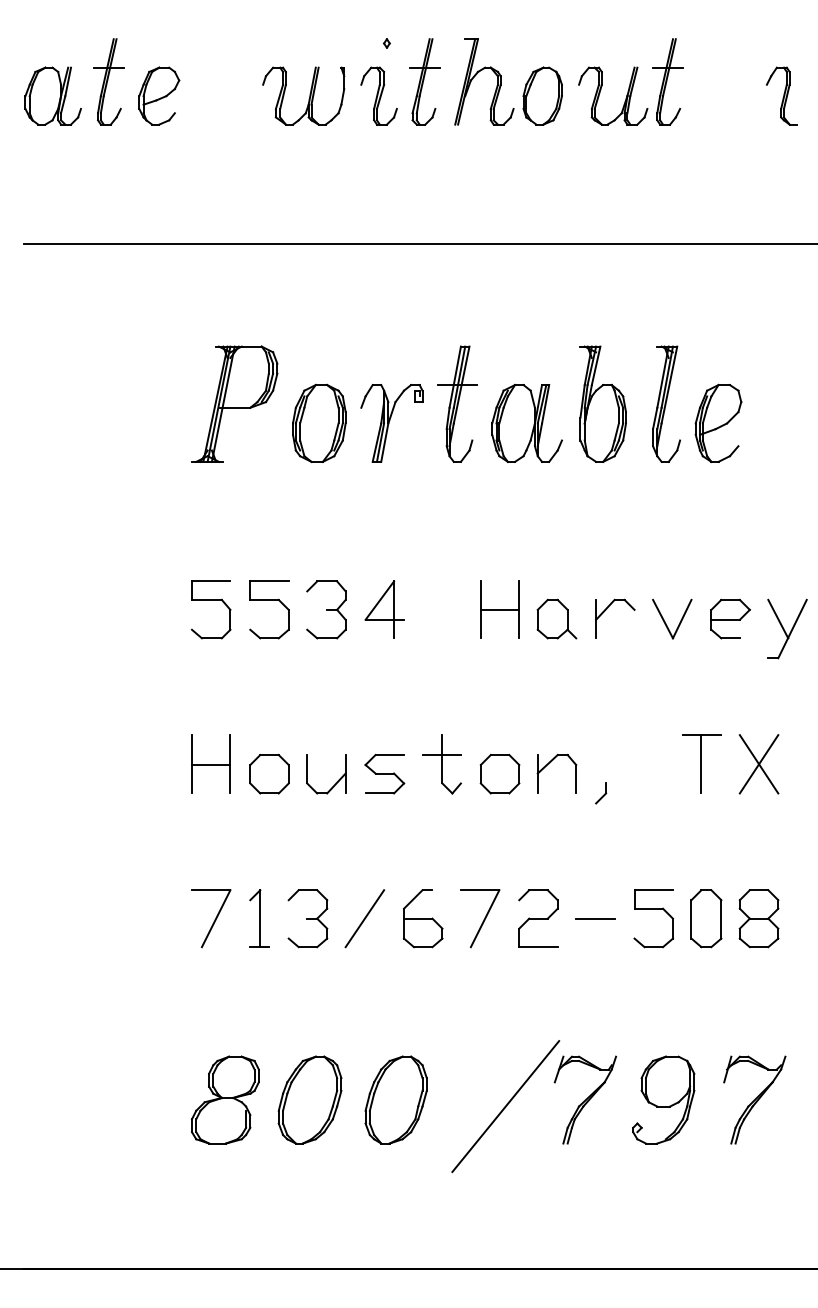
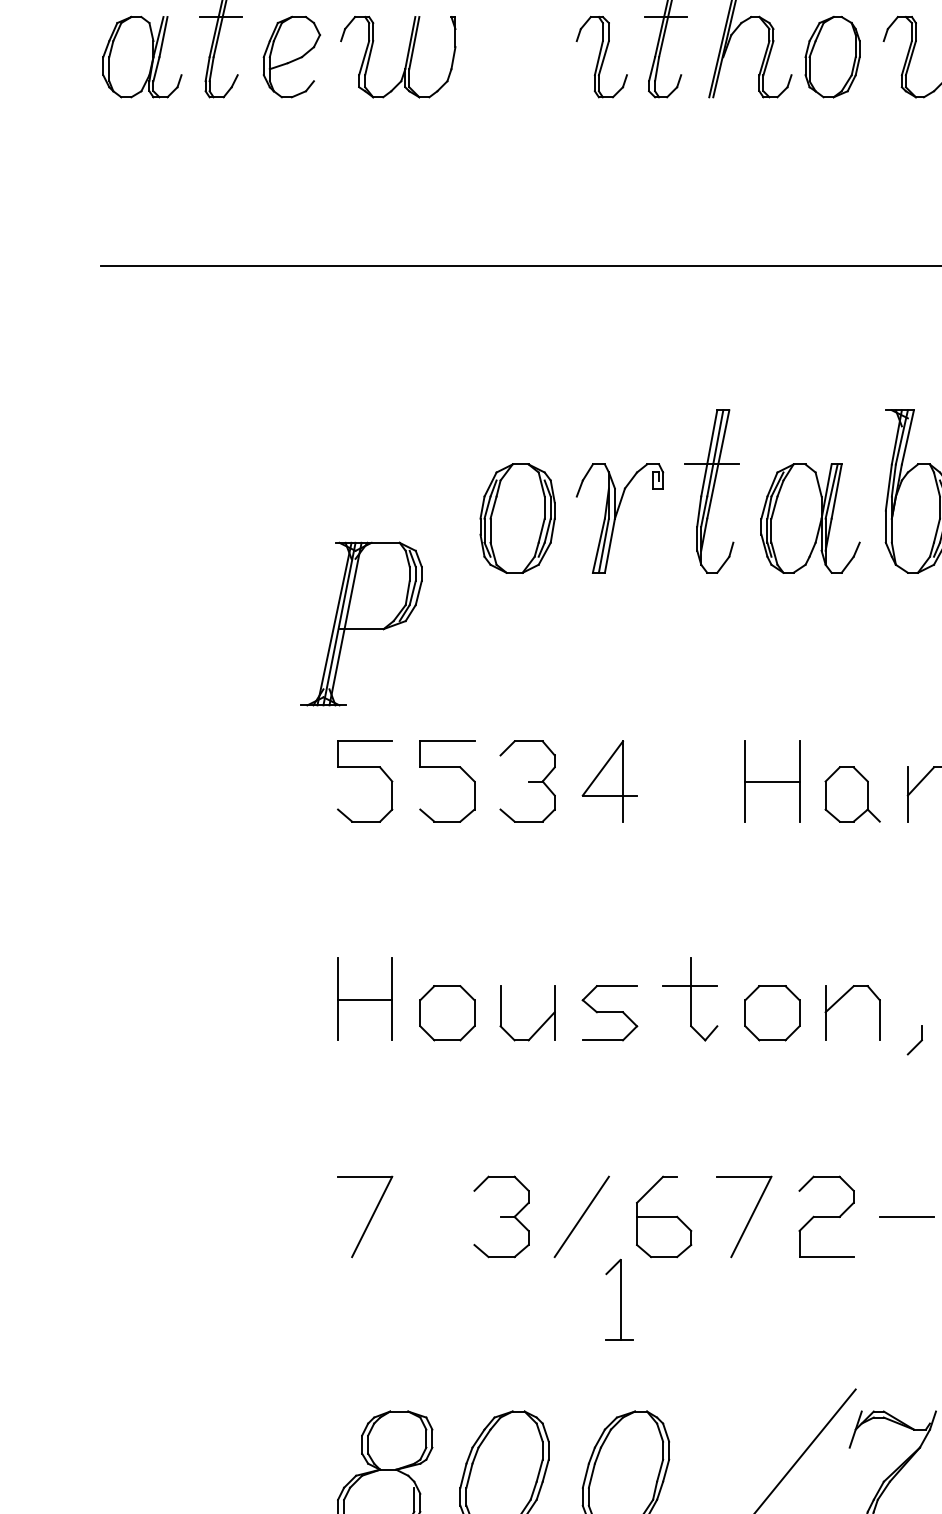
part: (303, 95) -> (398, 56), moved
part: (234, 403) -> (361, 623), moved
part: (259, 918) -> (619, 1299), moved

